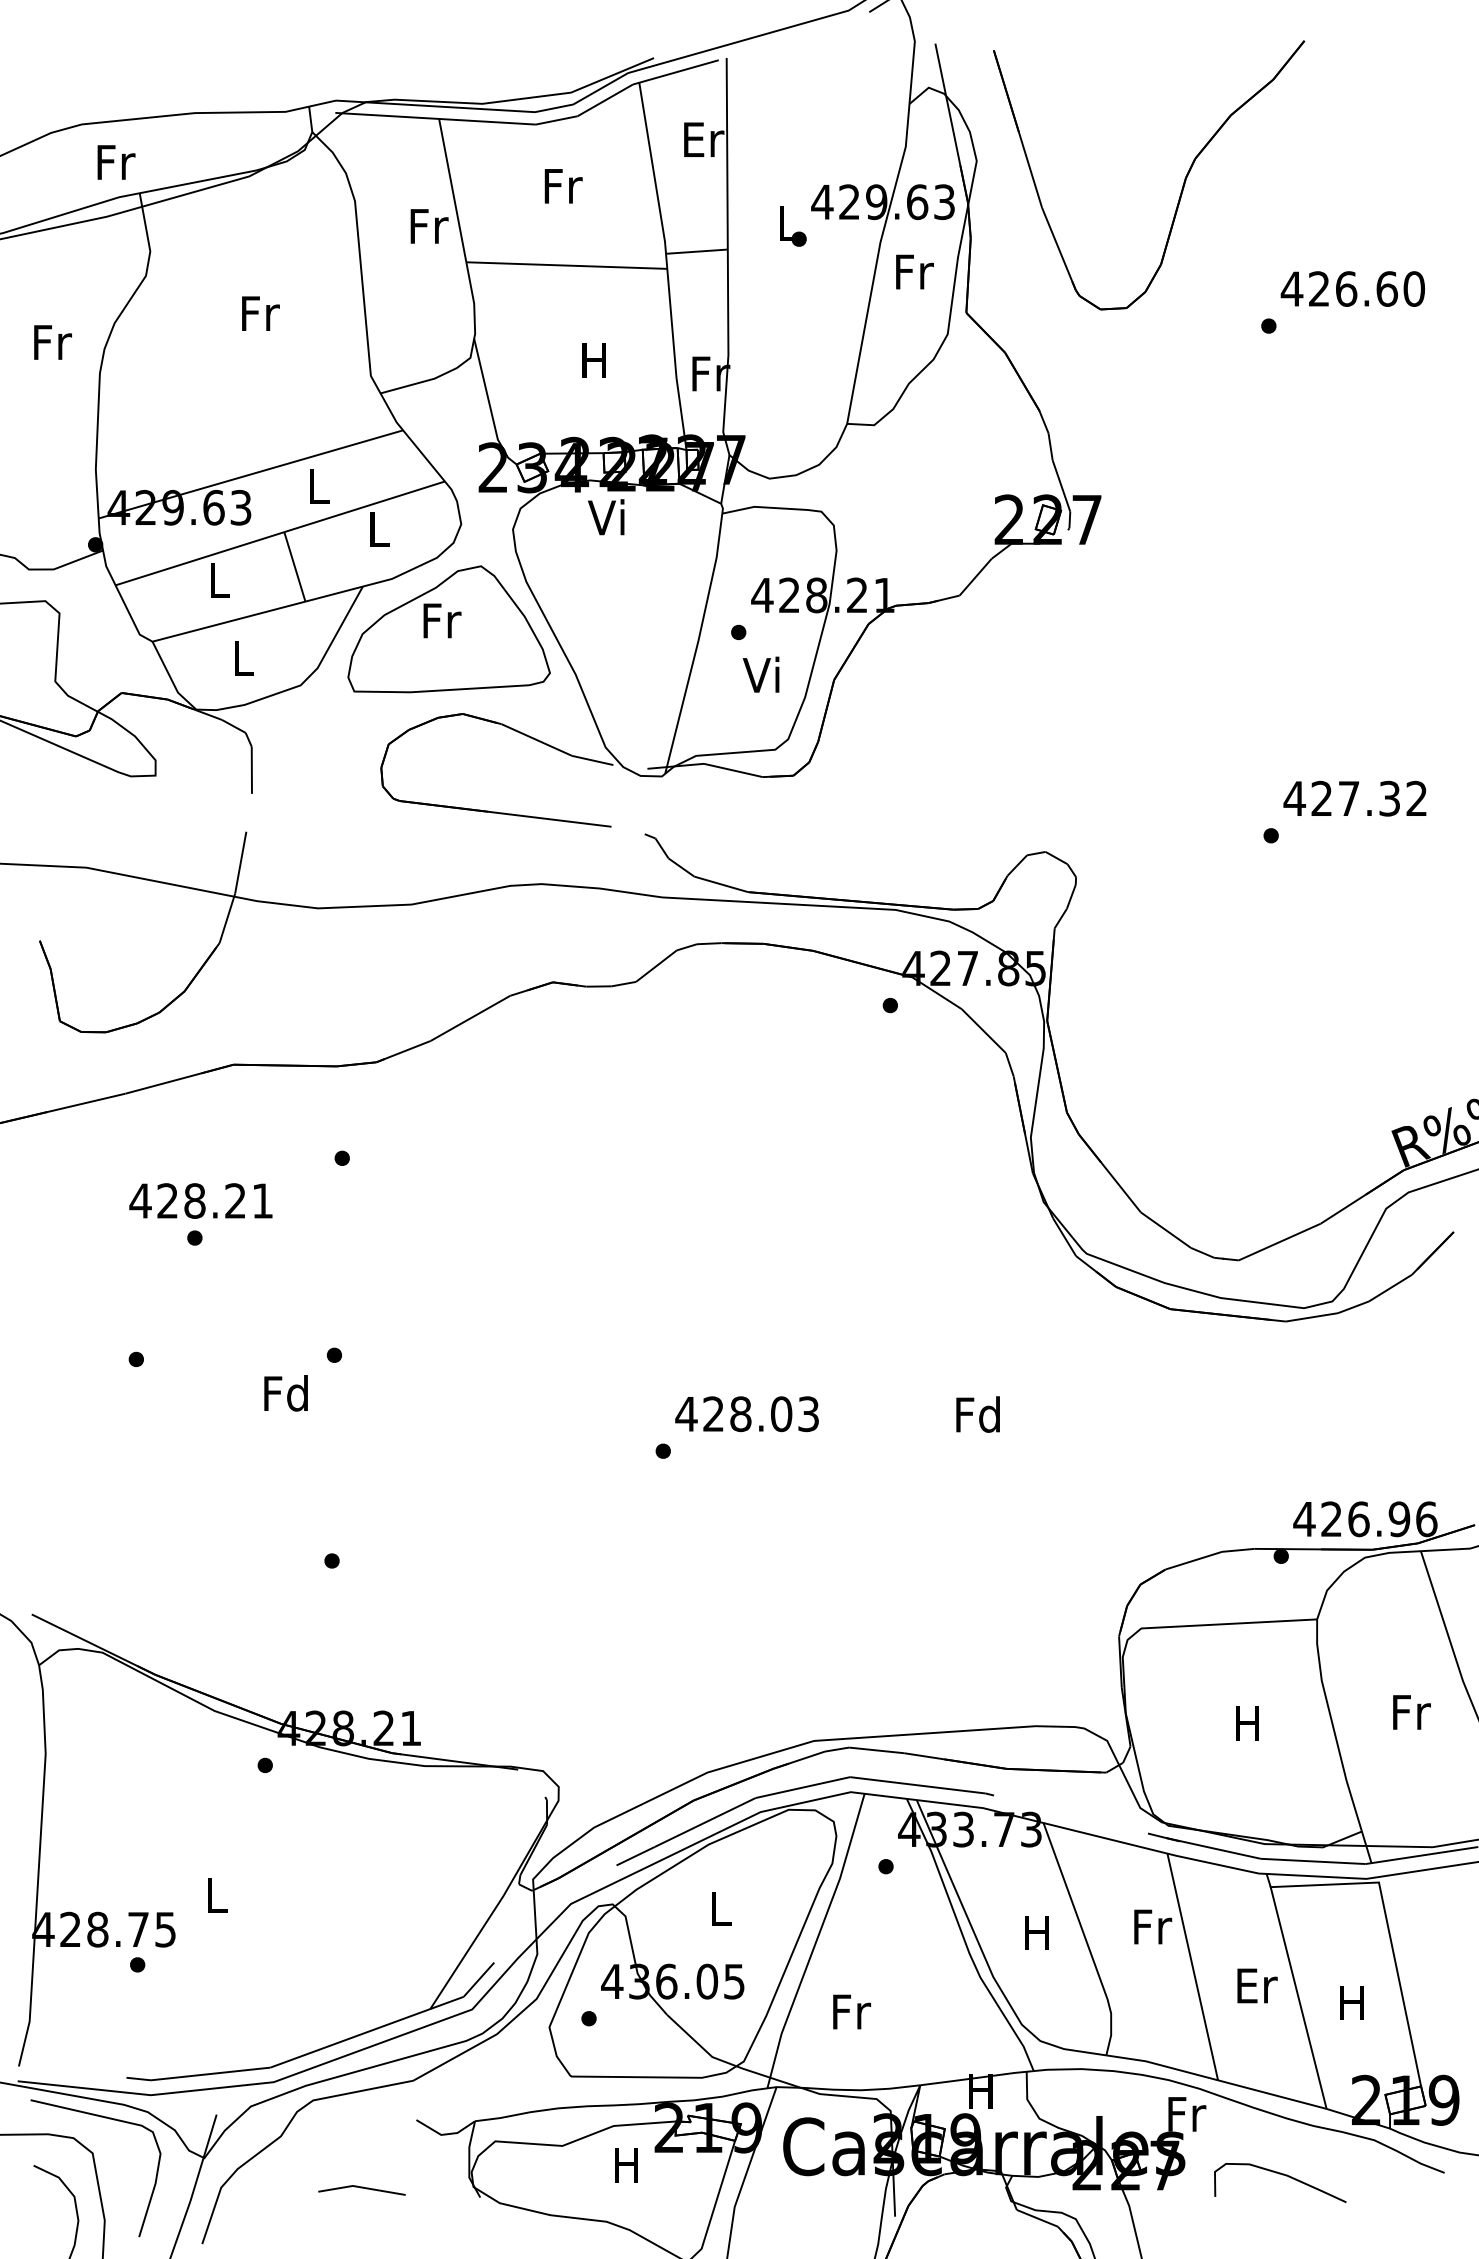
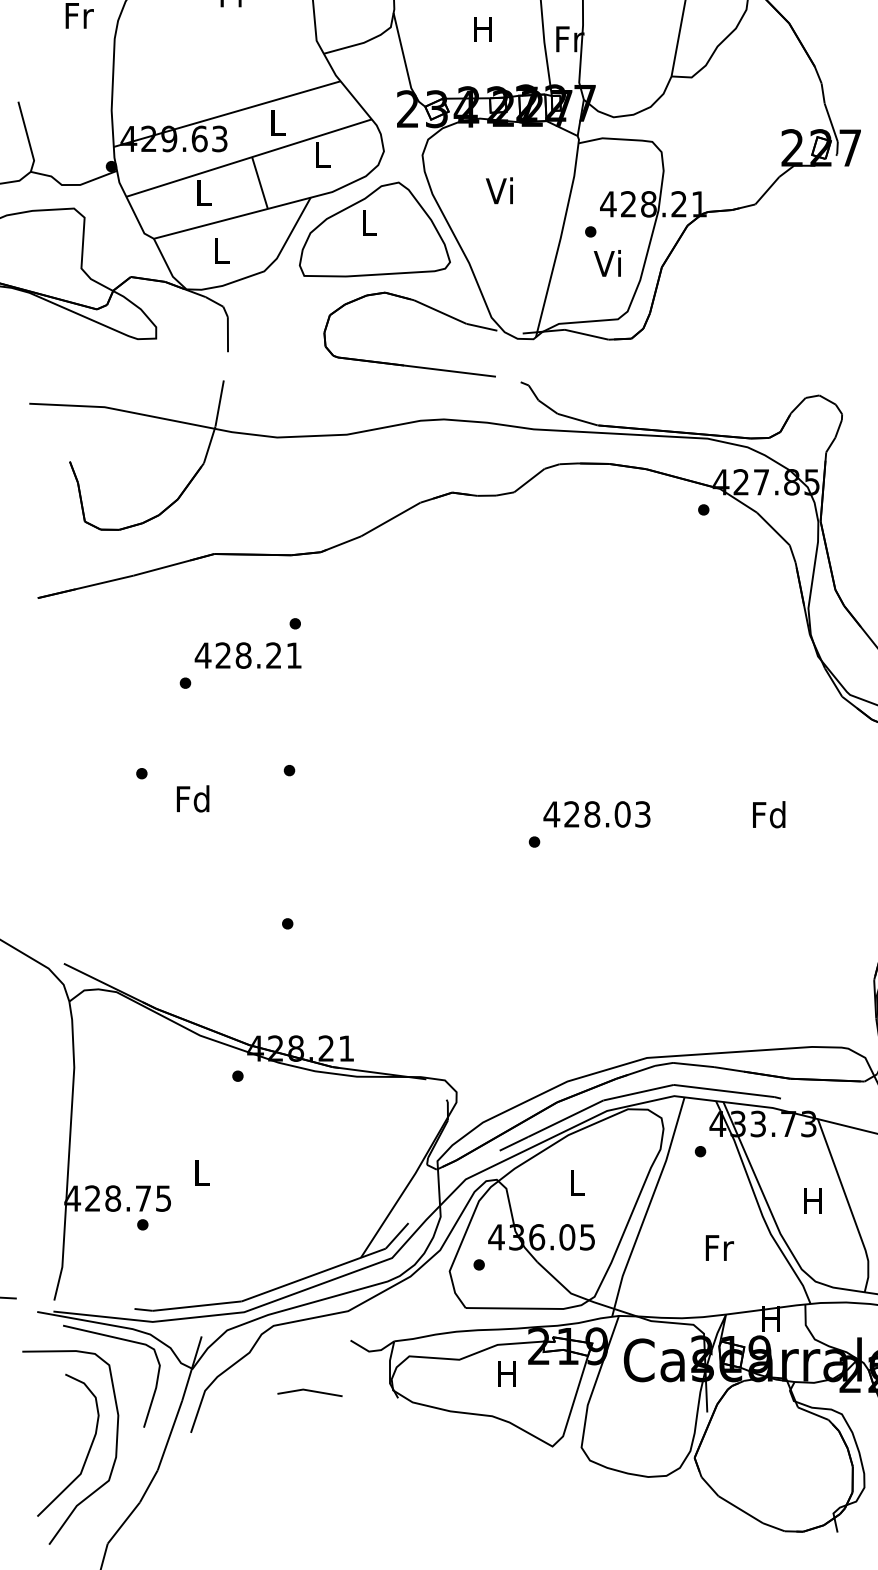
text: (606, 517) -> (499, 190), moved
text: (442, 620) -> (370, 222), Fr -> L
text: (200, 1200) -> (247, 655), moved
text: (285, 1393) -> (192, 799), moved
text: (851, 2011) -> (719, 1247), moved

